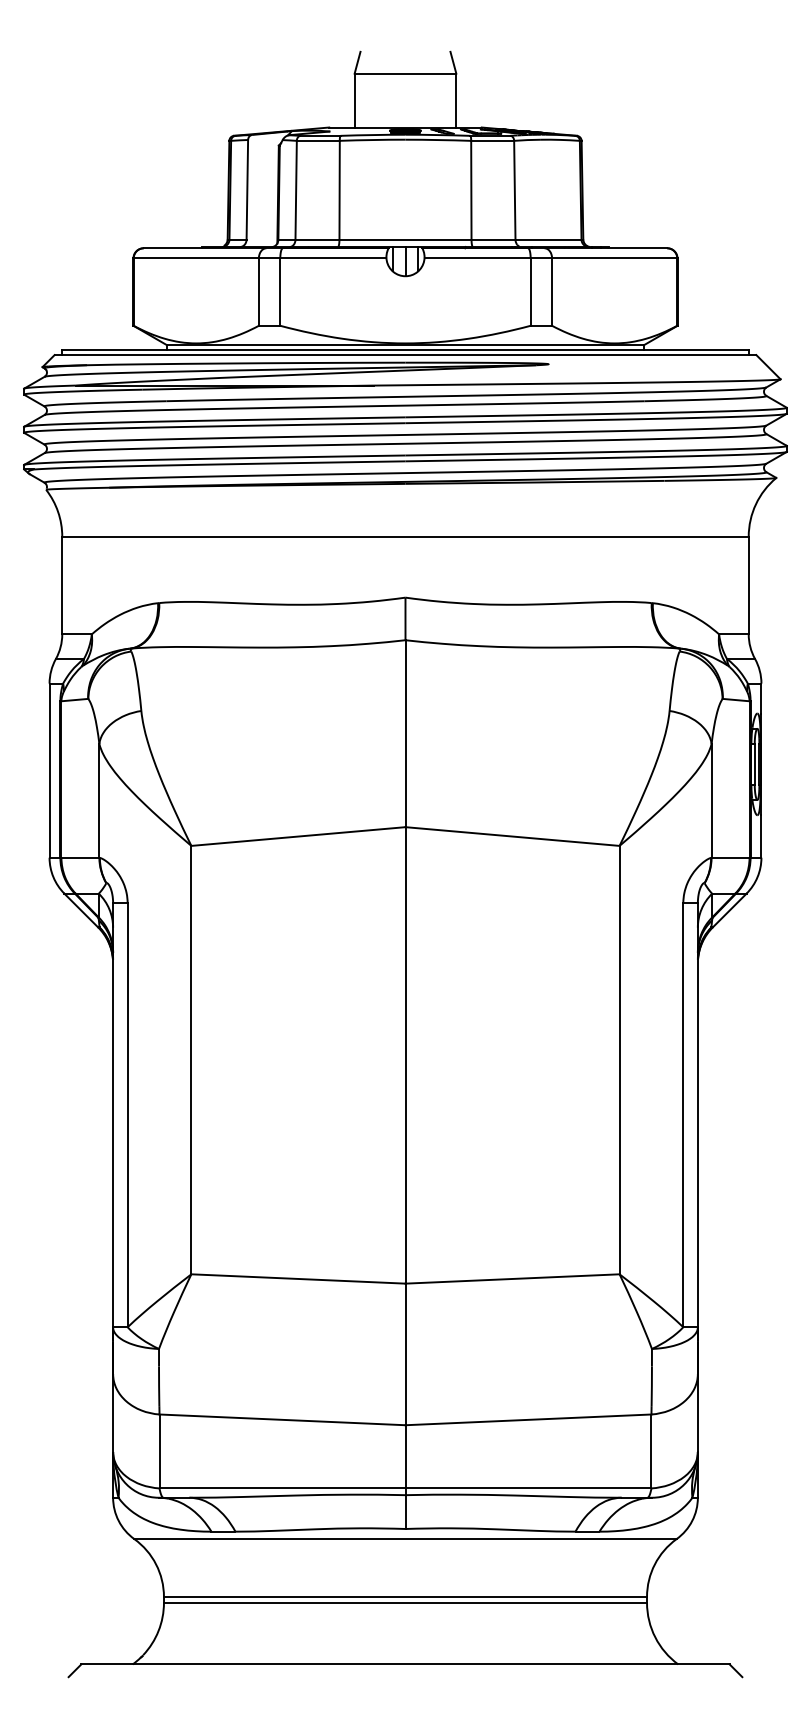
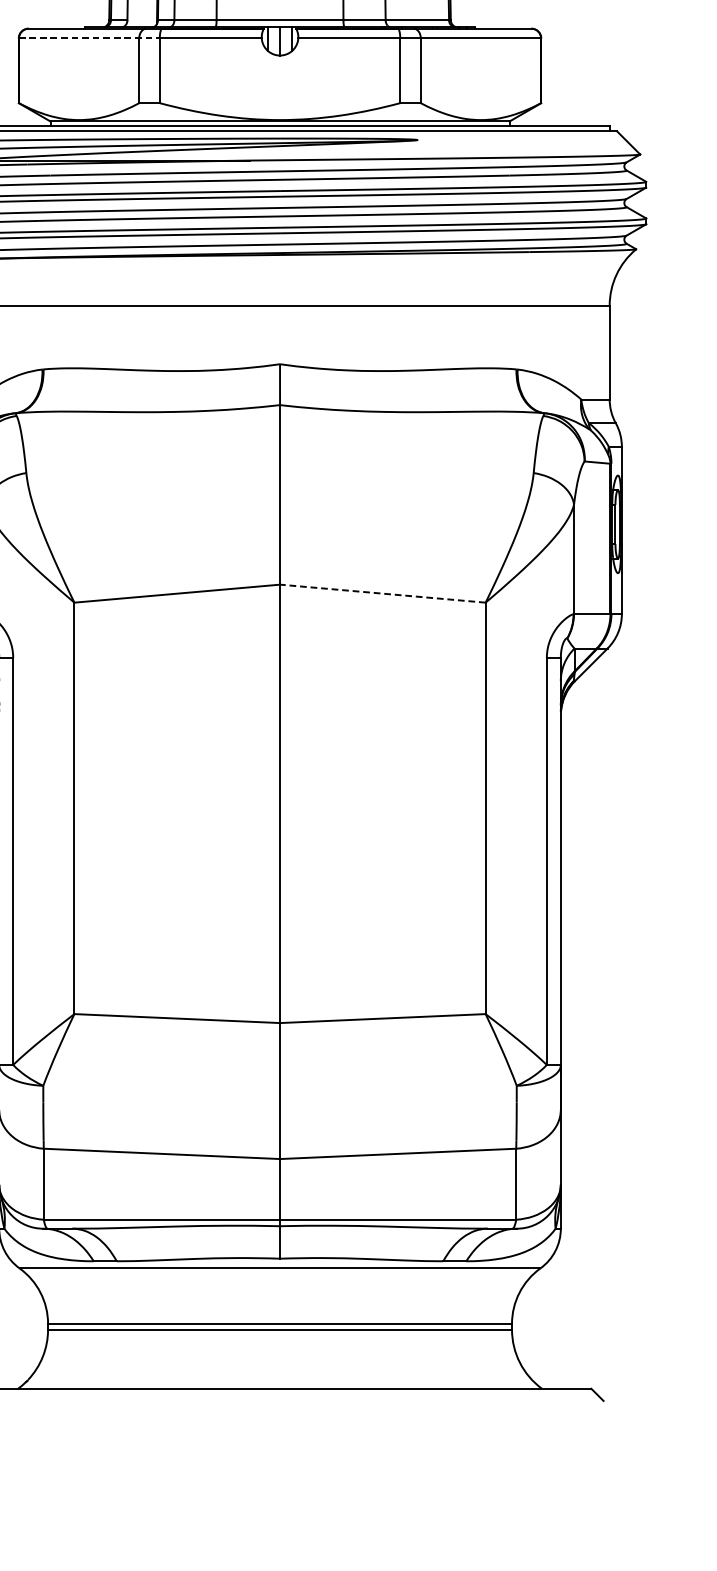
line: (207, 258) -> (89, 38), solid -> dashed
line: (512, 836) -> (382, 593), solid -> dashed

